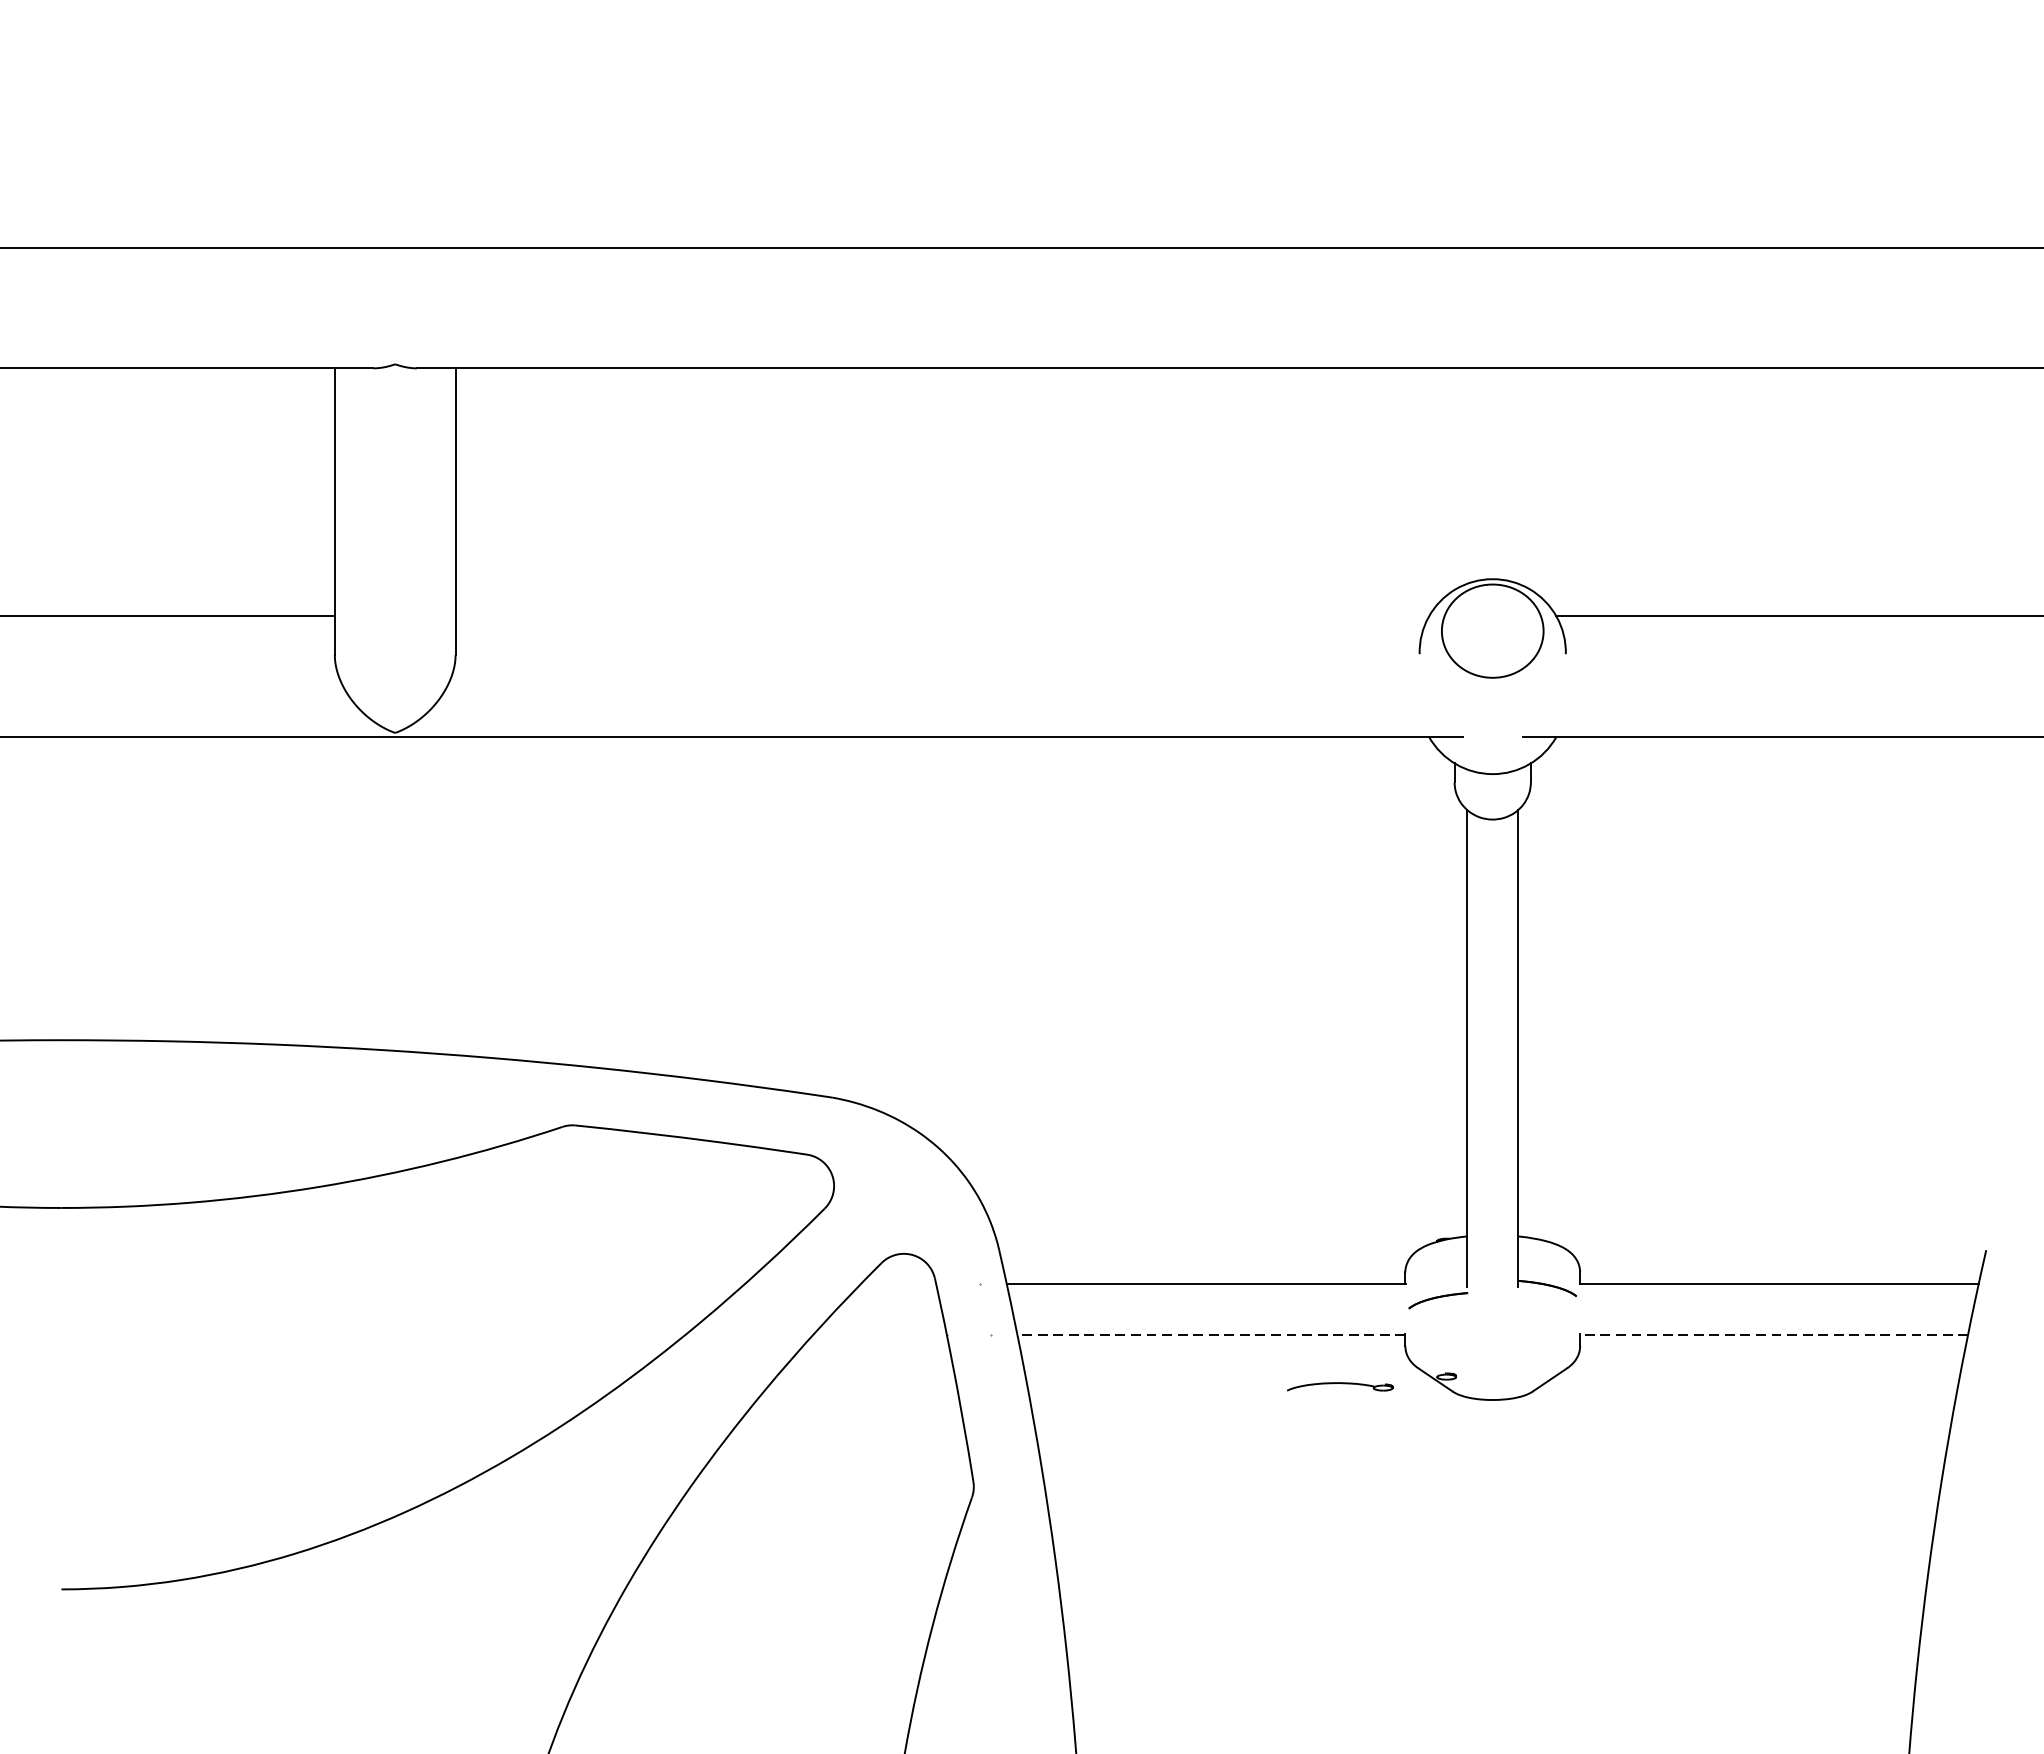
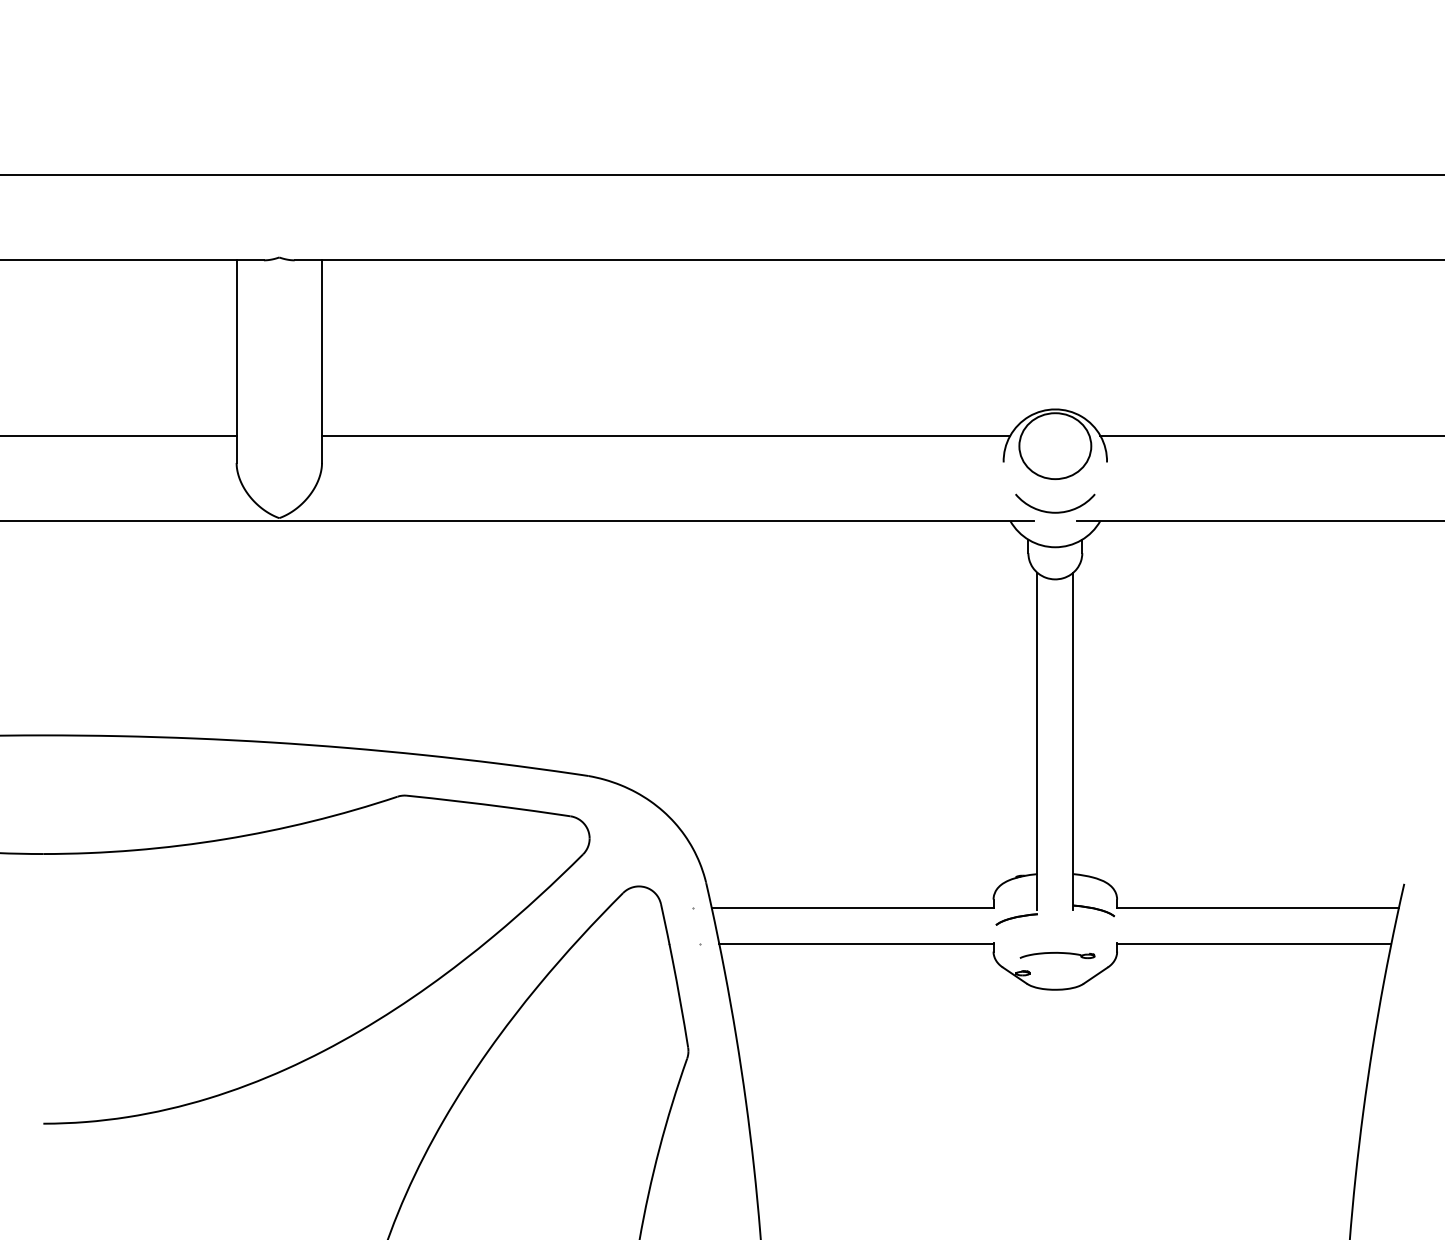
line: (942, 616) -> (666, 435), added
arc: (1492, 723) -> (1055, 511), added
line: (1210, 1334) -> (855, 943), dashed -> solid
line: (1772, 1334) -> (1253, 943), dashed -> solid
part: (1340, 1385) -> (1057, 954), moved

